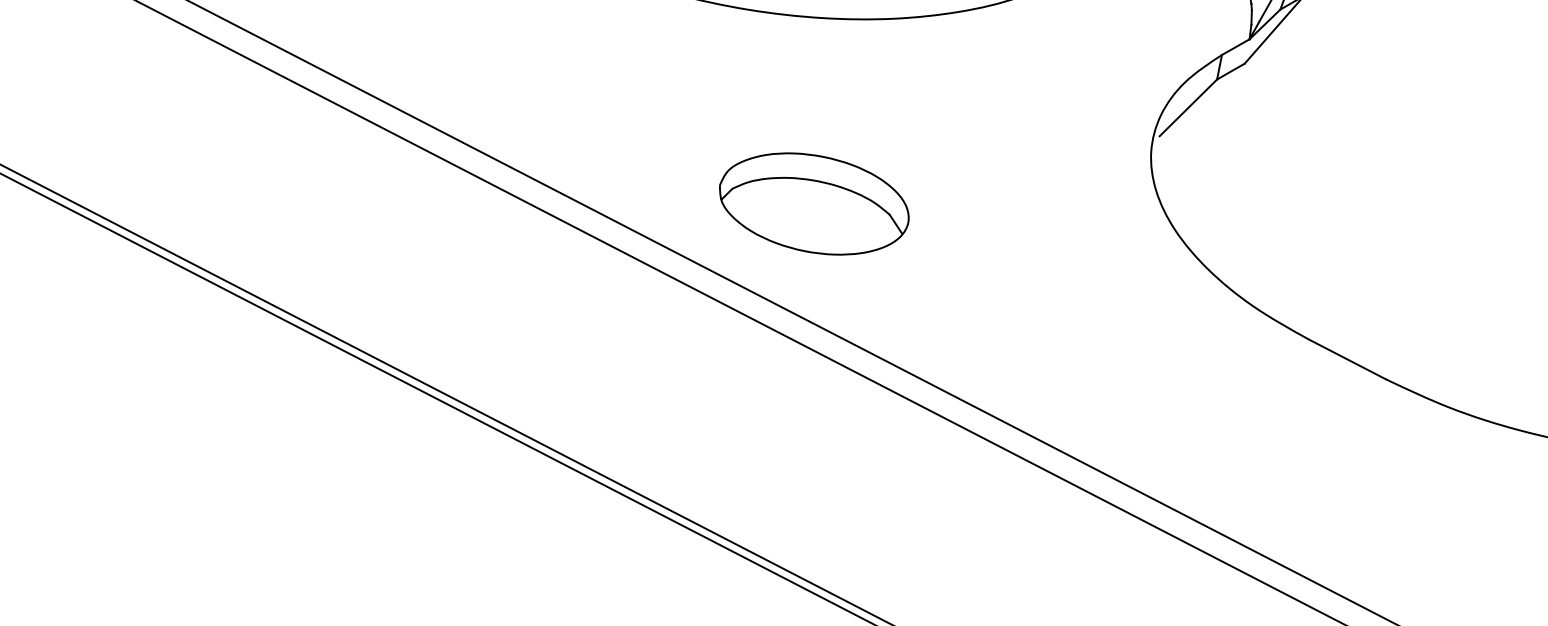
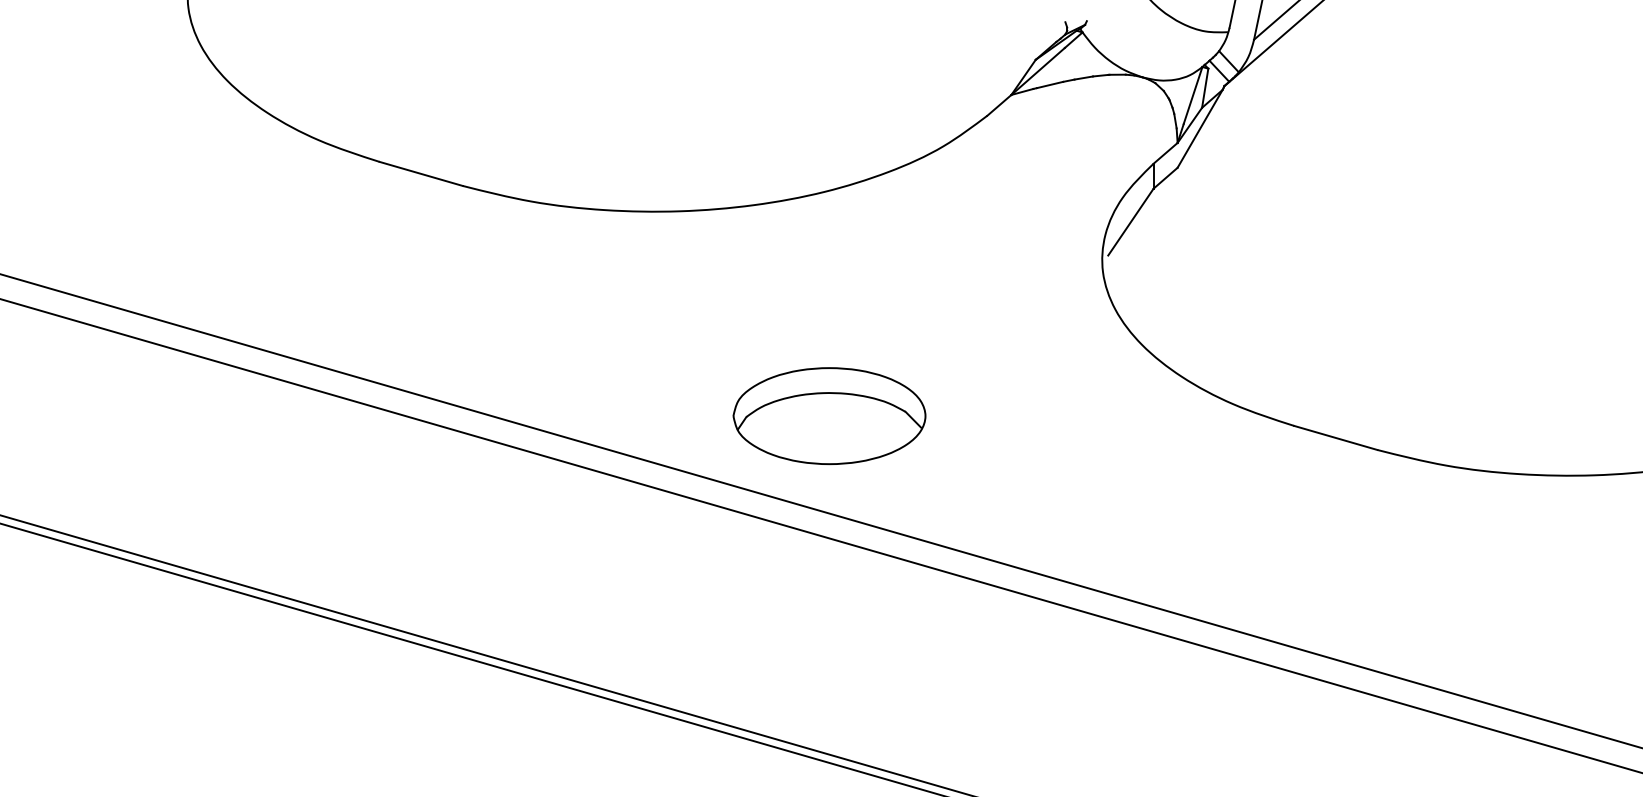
part: (814, 204) -> (829, 416), moved

